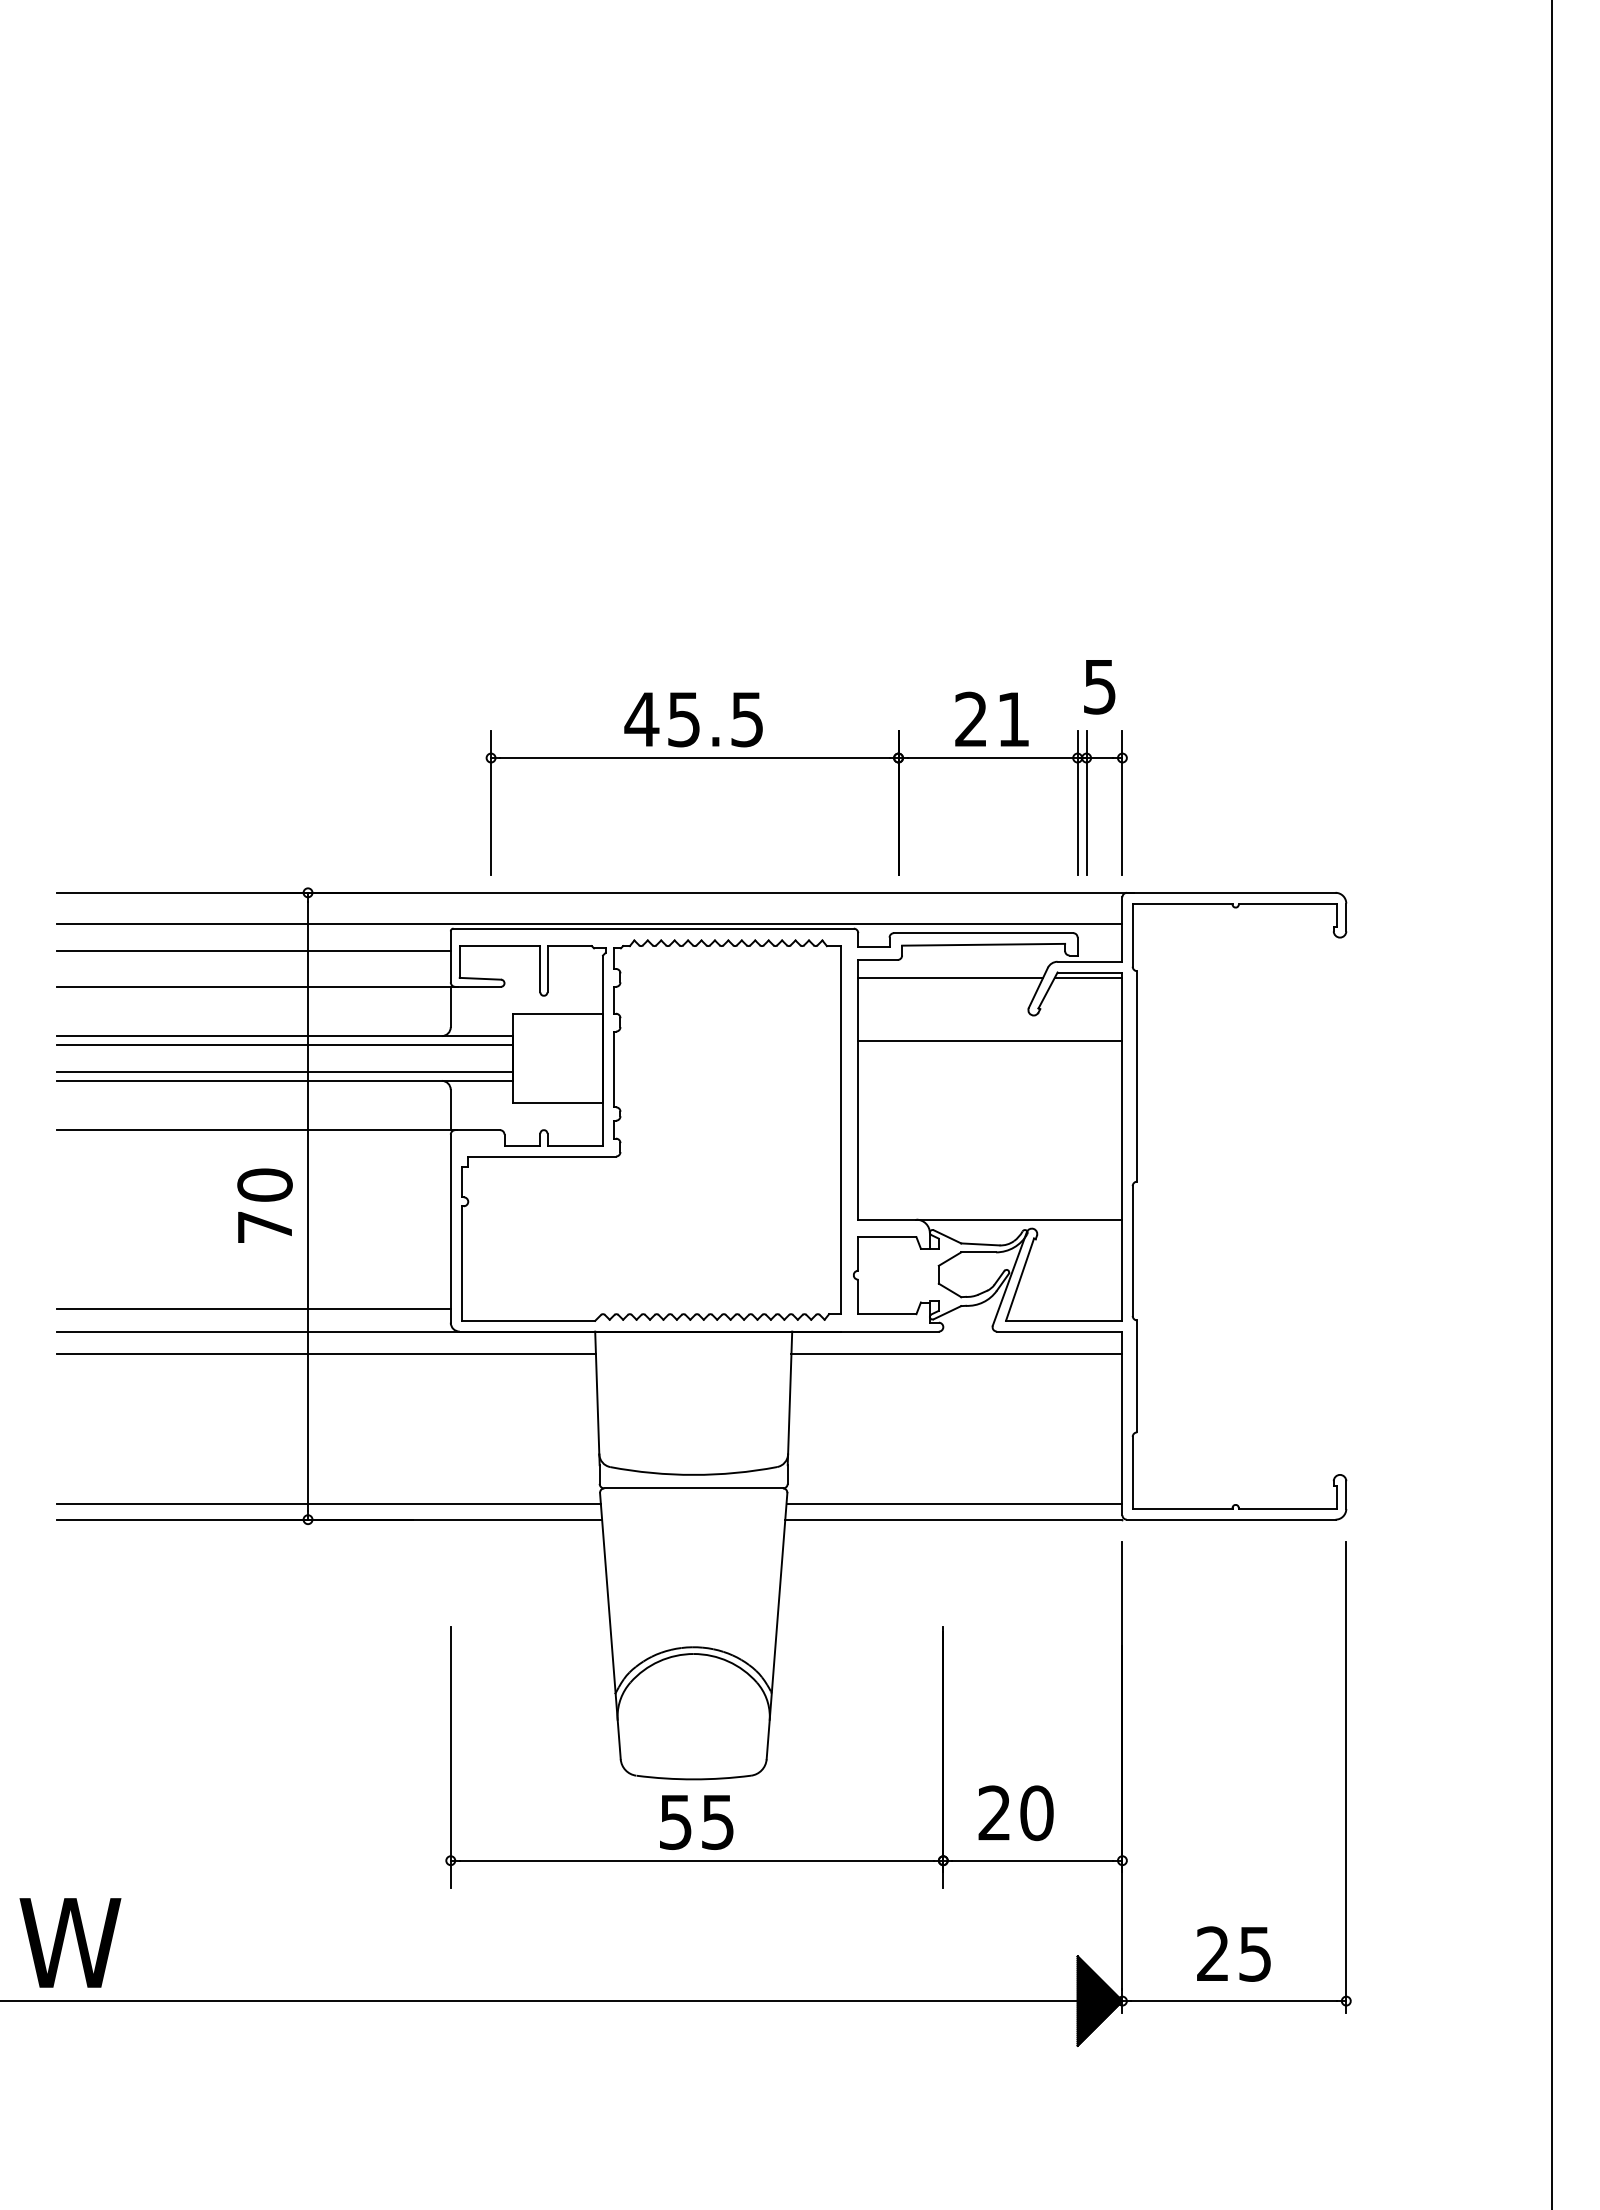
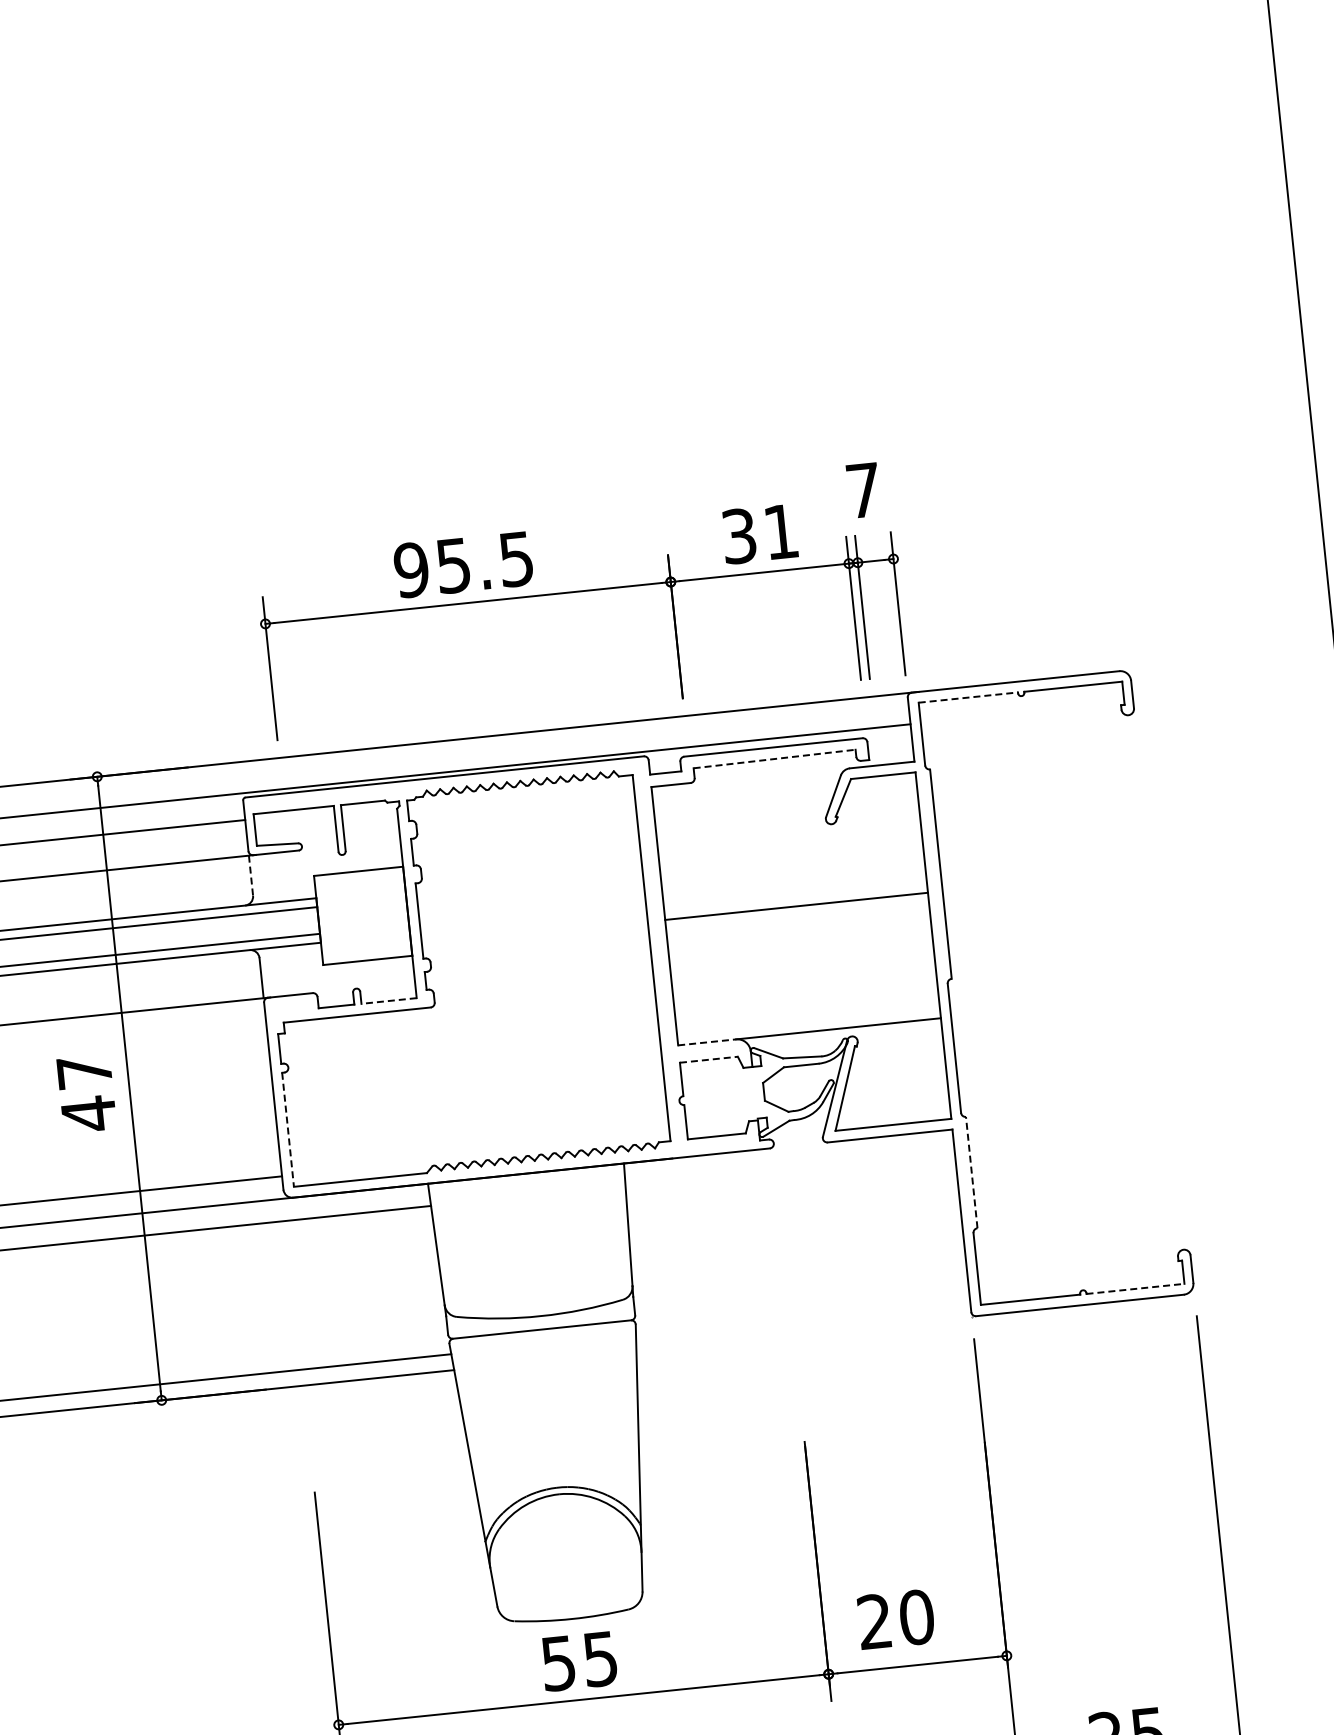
text: (1099, 687) -> (863, 491), 5 -> 7
text: (641, 719) -> (411, 570), 45.5 -> 95.5
text: (971, 719) -> (739, 536), 21 -> 31
line: (1182, 903) -> (968, 697), solid -> dashed
line: (984, 944) -> (775, 758), solid -> dashed
line: (950, 977) -> (745, 794), removed
line: (1088, 977) -> (882, 780), removed
line: (450, 1007) -> (250, 876), solid -> dashed
line: (990, 1040) -> (796, 906), moved
line: (575, 1145) -> (389, 1000), solid -> dashed
text: (264, 1206) -> (86, 1093), 70 -> 47
line: (887, 1219) -> (707, 1042), solid -> dashed
line: (887, 1237) -> (709, 1060), solid -> dashed
line: (461, 1264) -> (288, 1130), solid -> dashed
line: (956, 1354) -> (789, 1169), removed
line: (1137, 1376) -> (972, 1172), solid -> dashed
line: (954, 1503) -> (803, 1317), removed
line: (1288, 1508) -> (1135, 1288), solid -> dashed
line: (953, 1519) -> (803, 1333), removed

